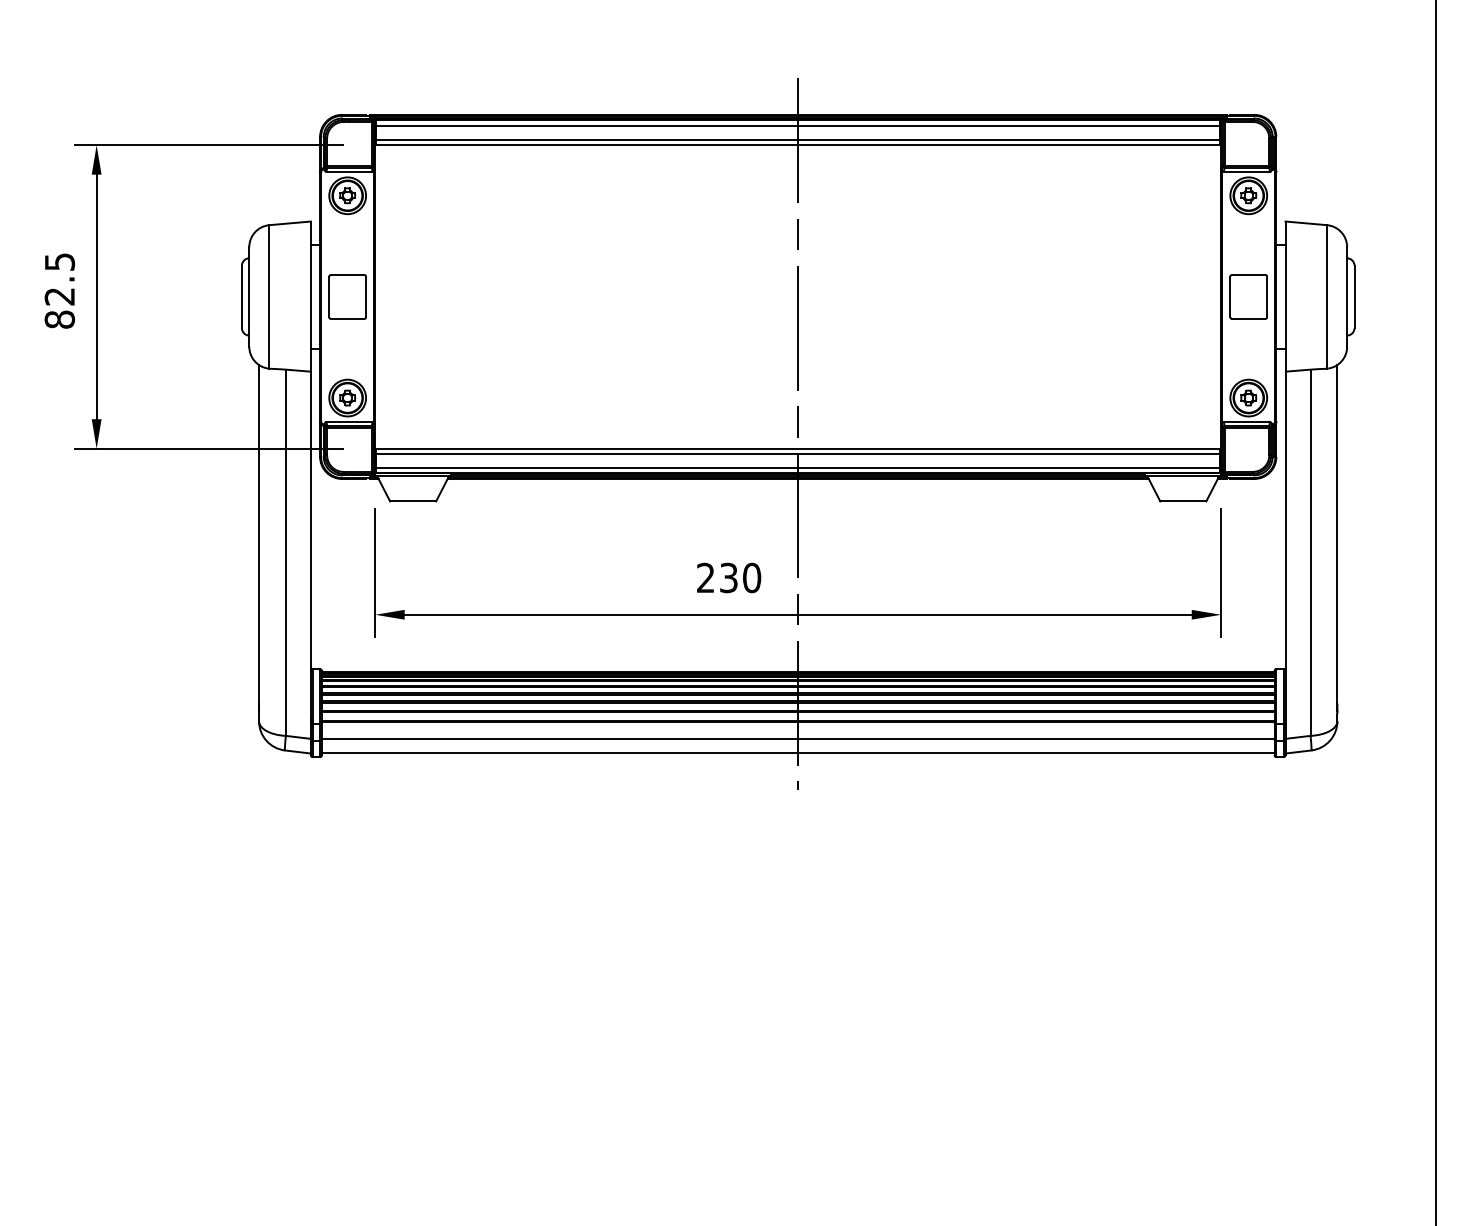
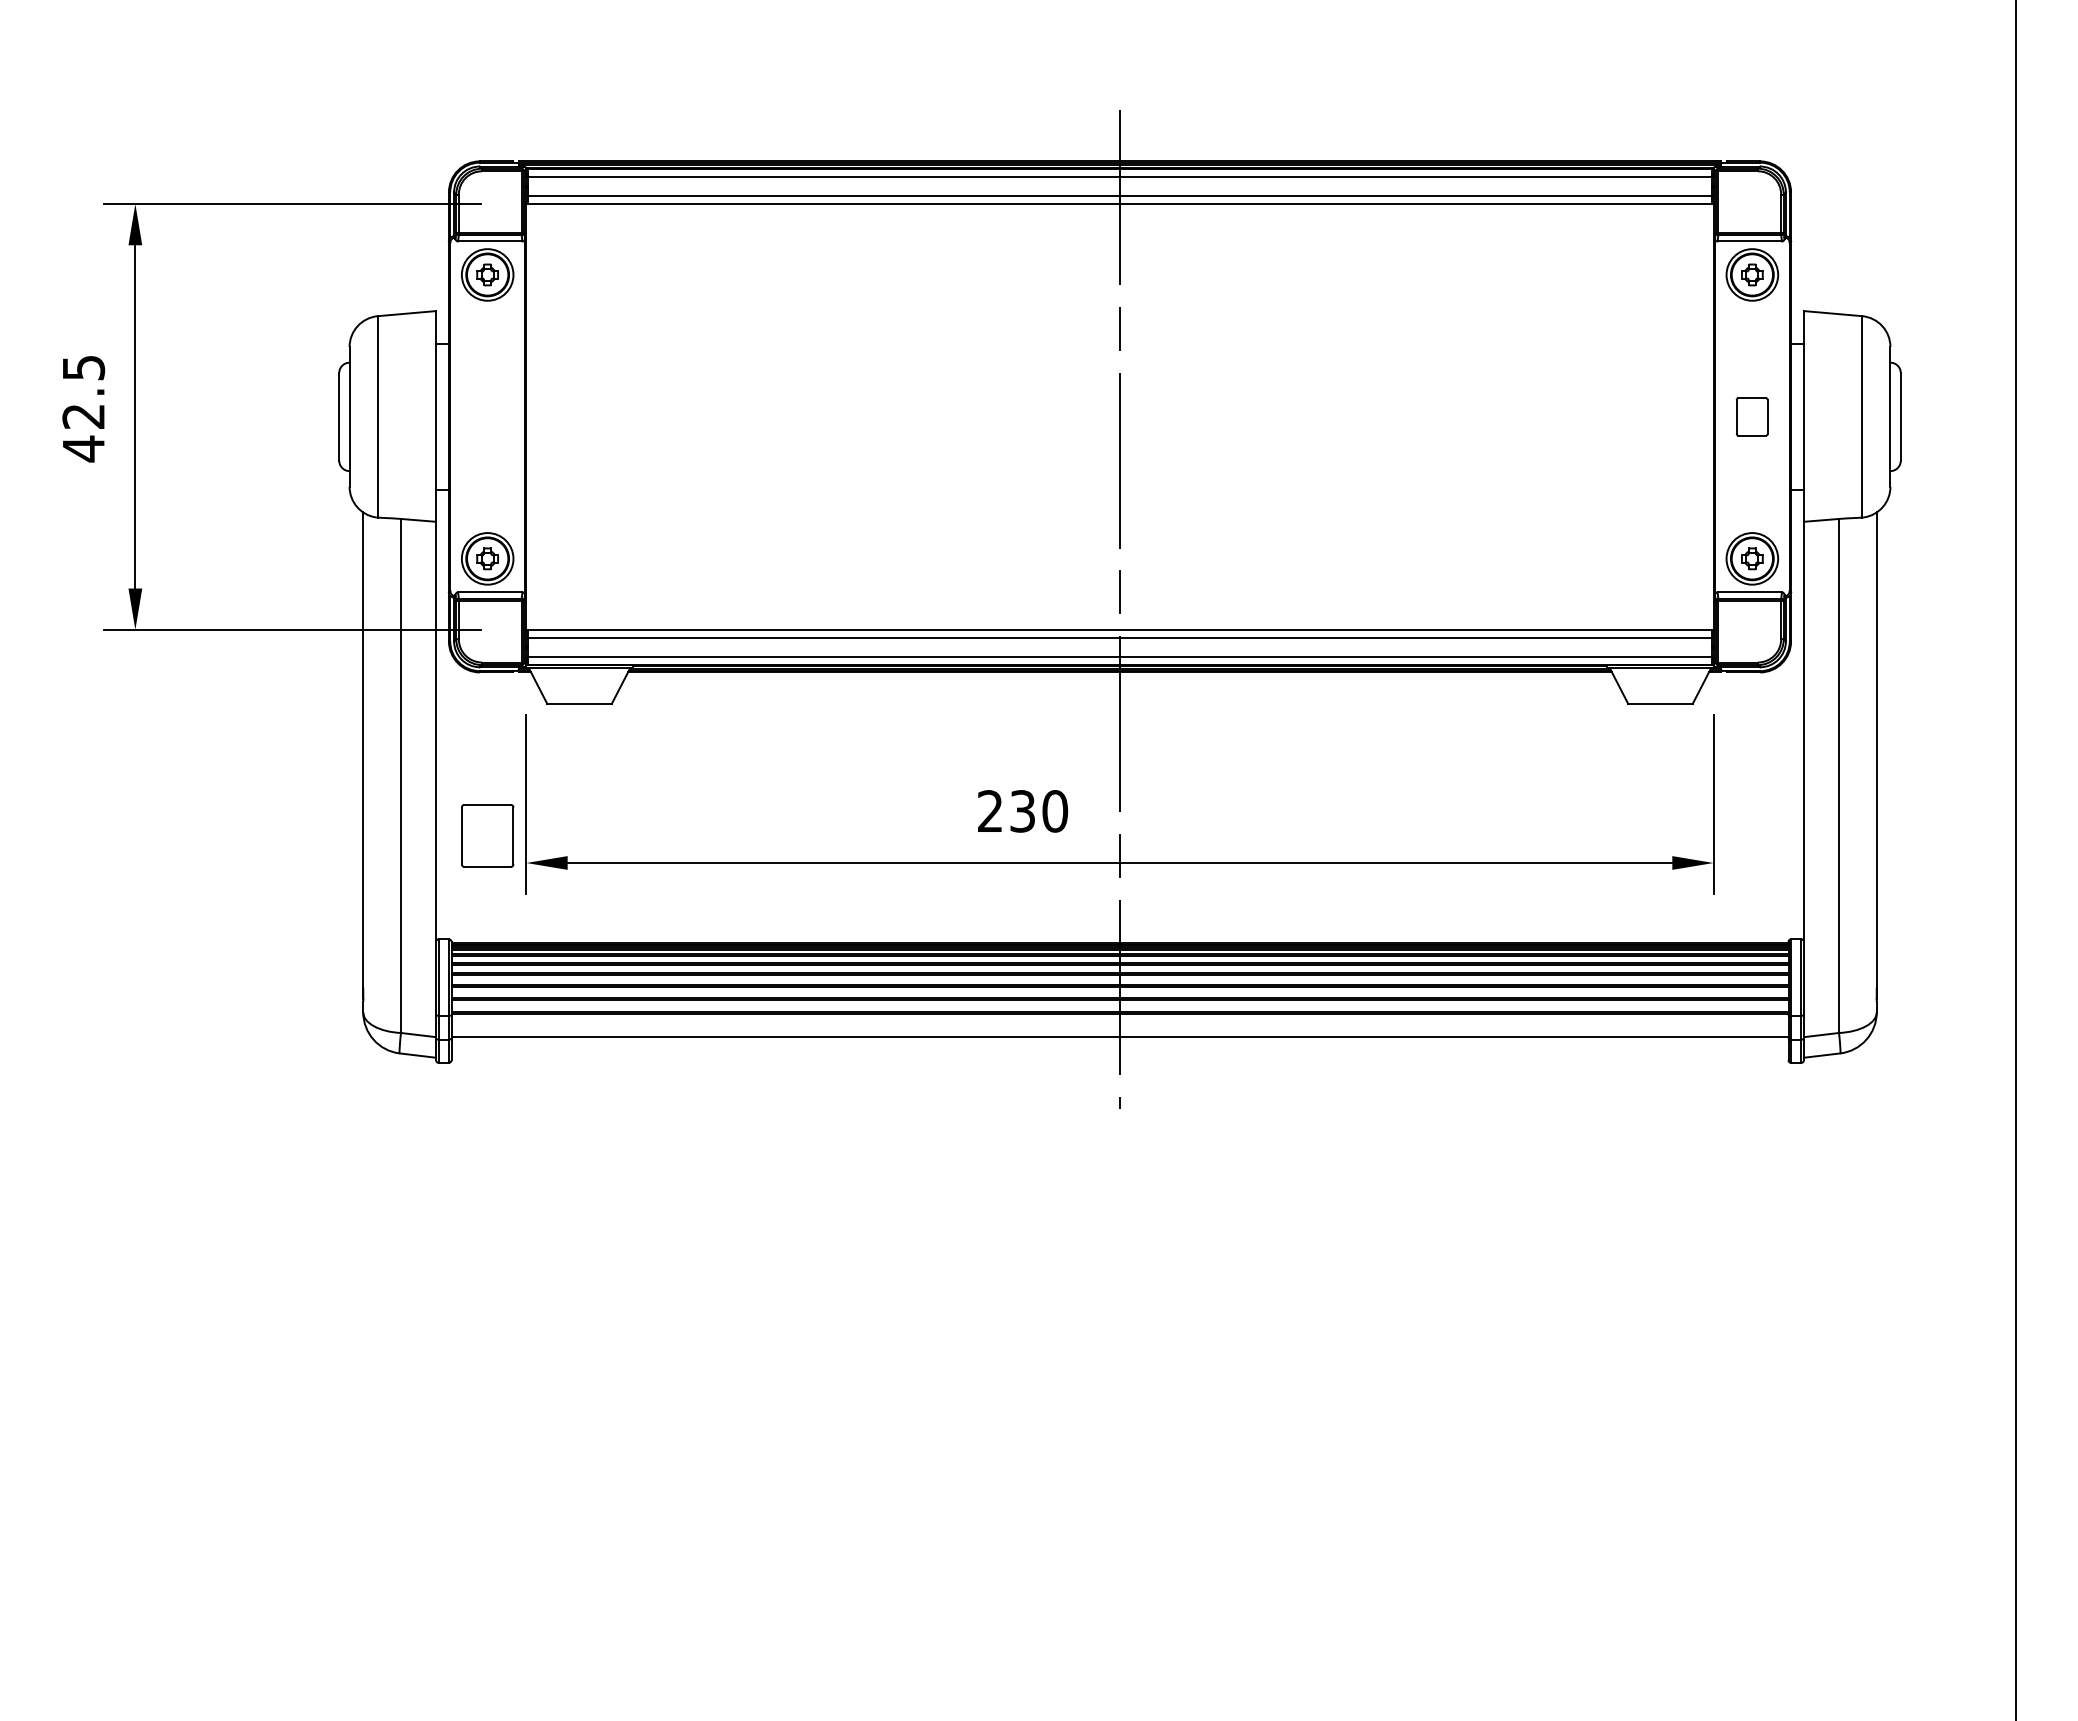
part: (347, 296) -> (487, 835), moved
part: (1248, 296) -> (1751, 416), size x0.6
text: (59, 319) -> (83, 448), 82.5 -> 42.5
line: (797, 753) -> (1119, 1057), removed

